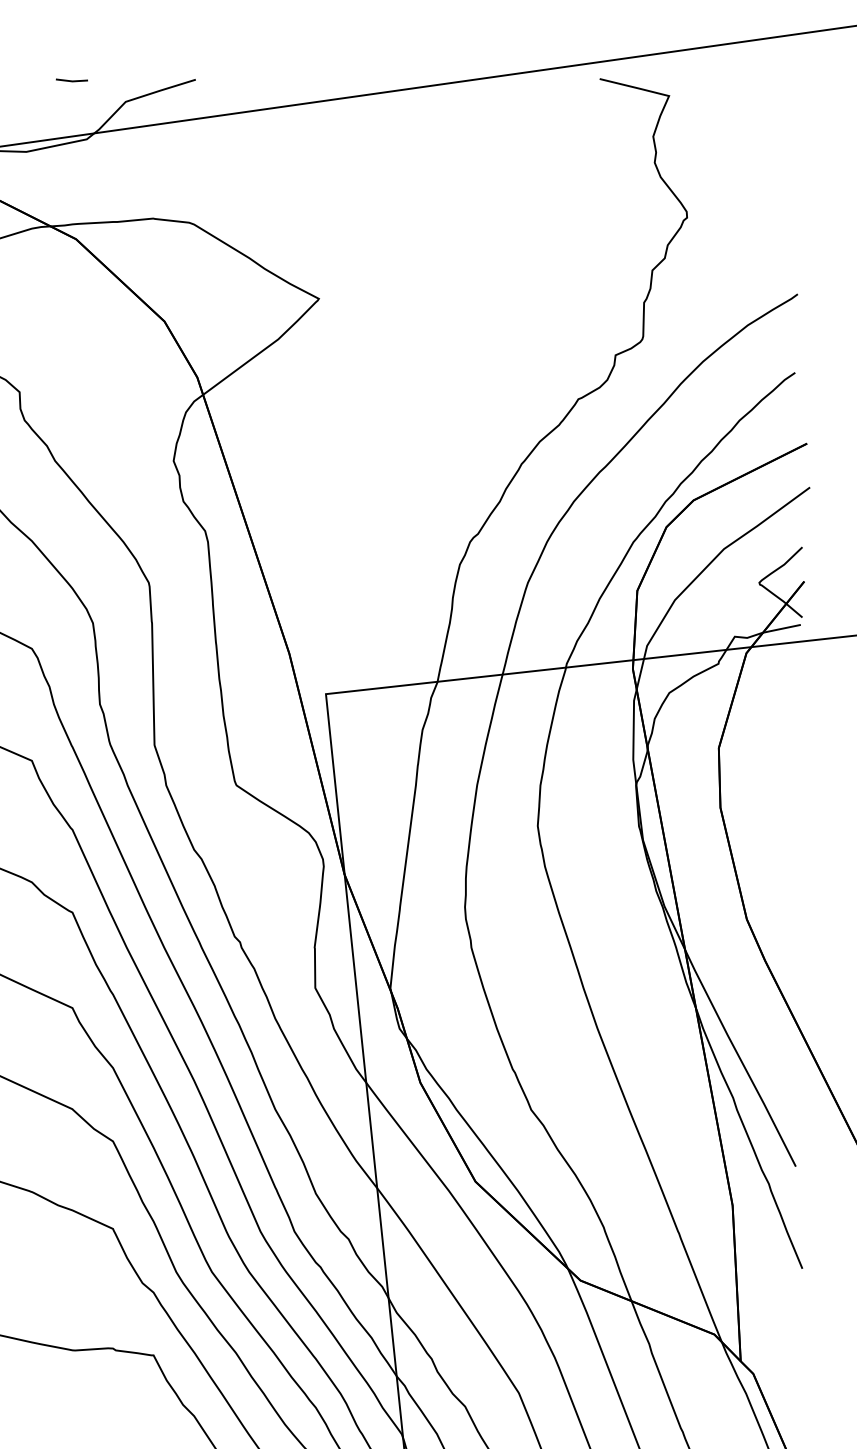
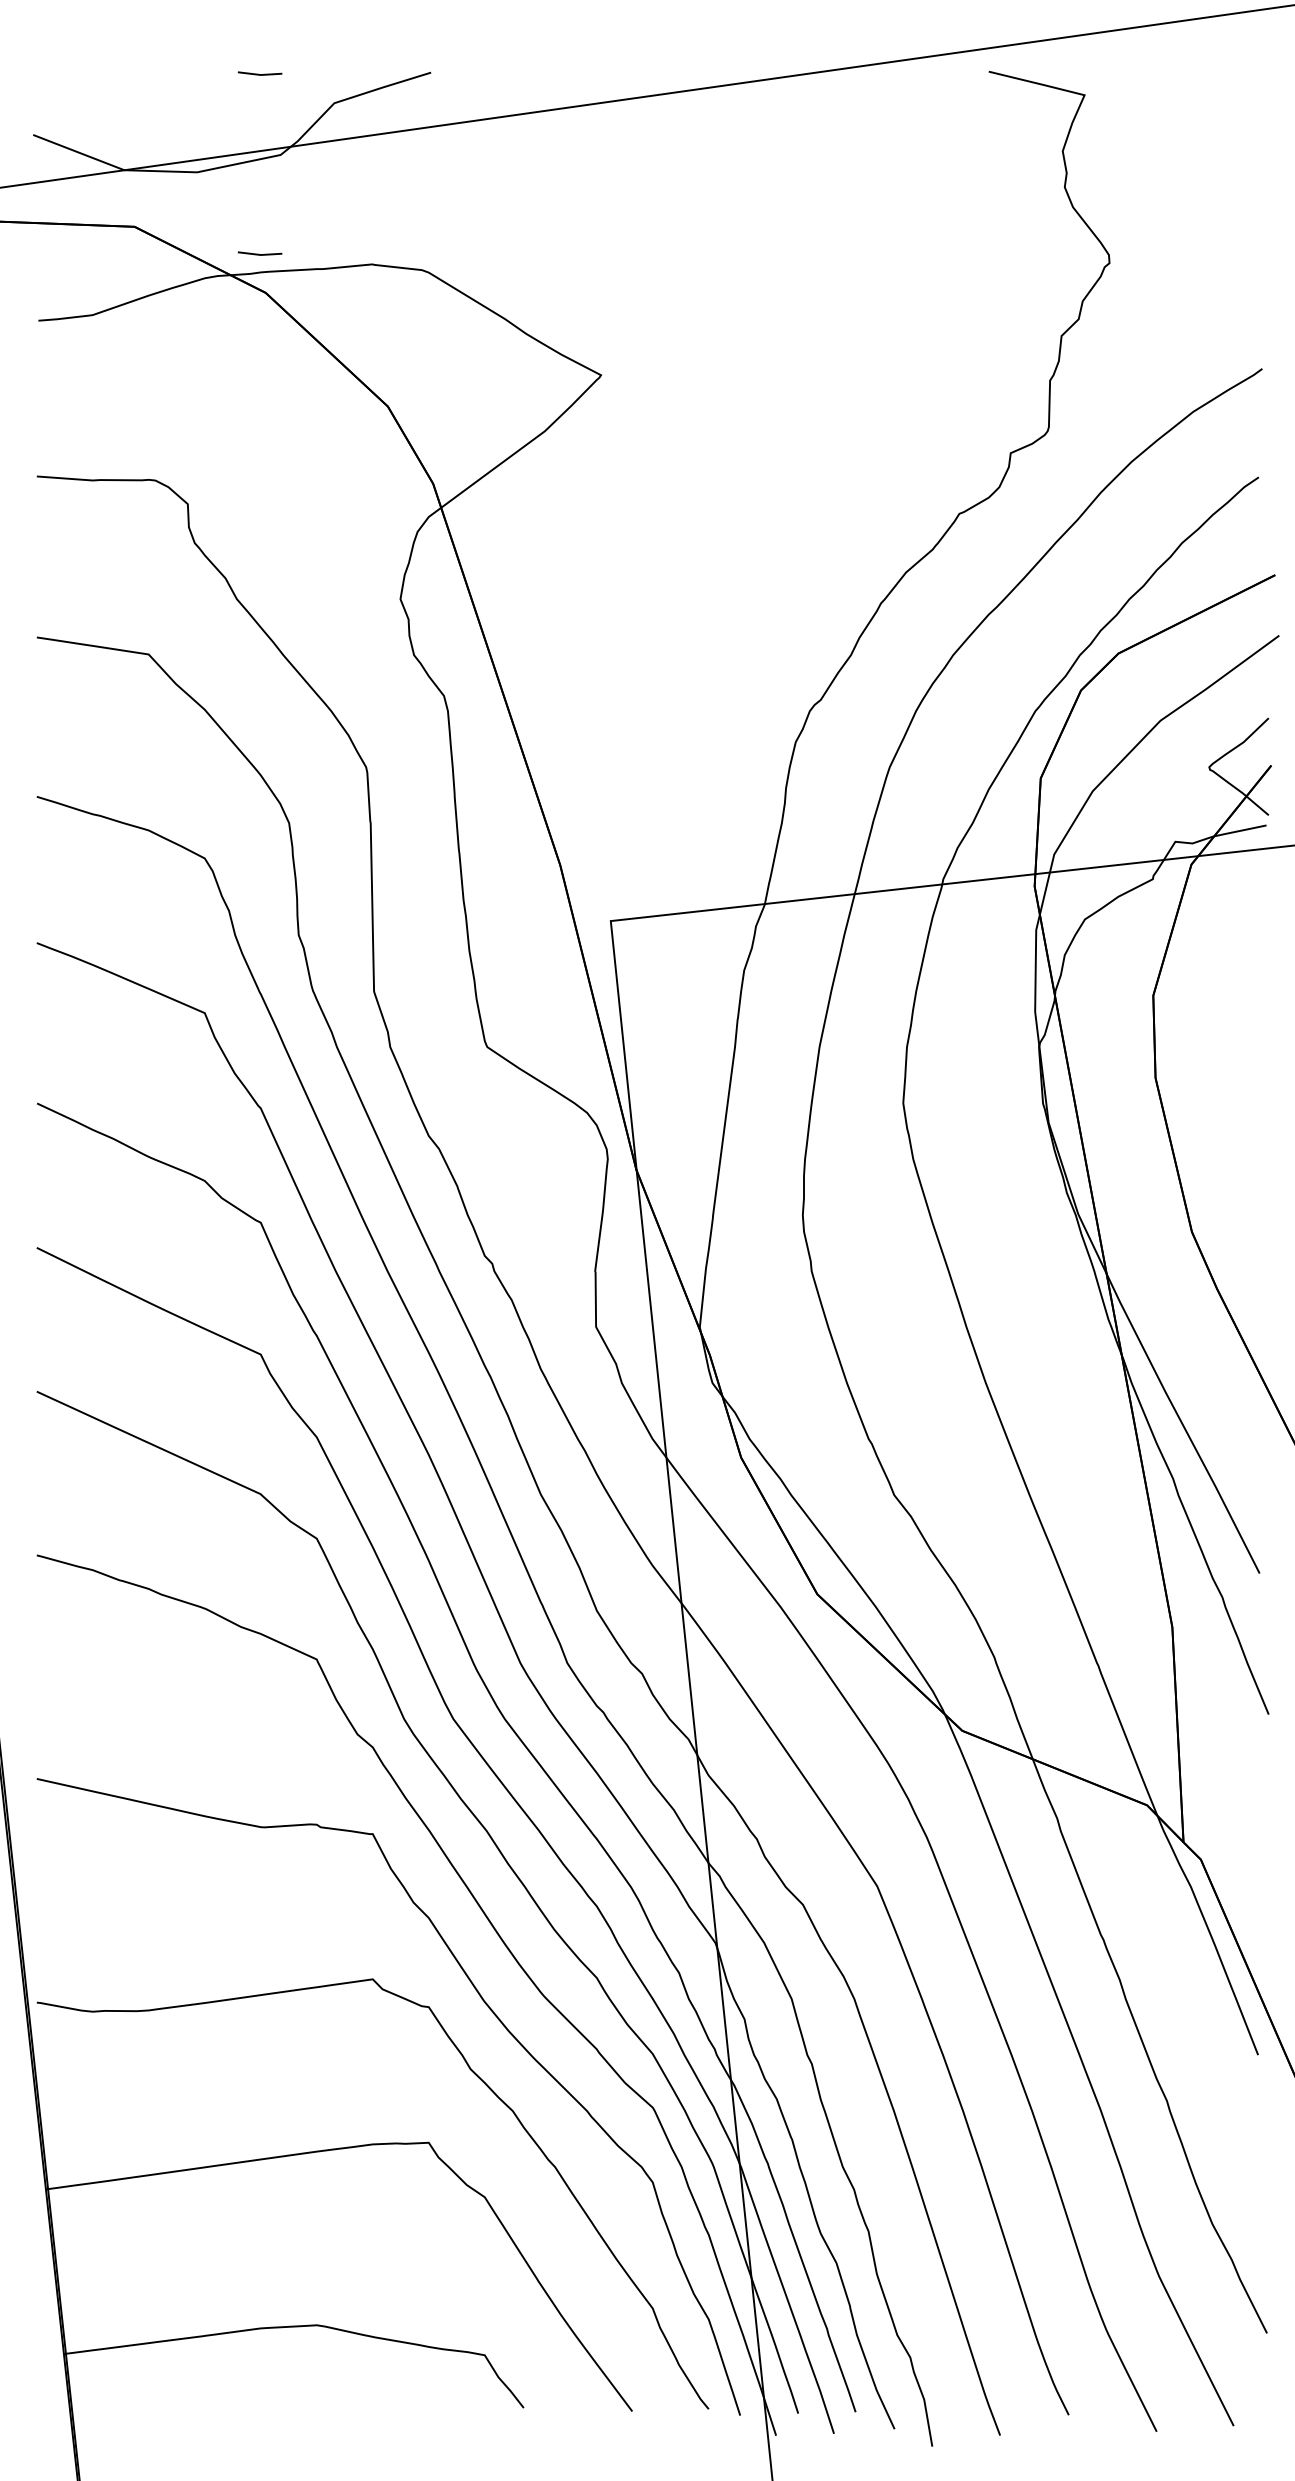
line: (70, 210) -> (258, 253), added

